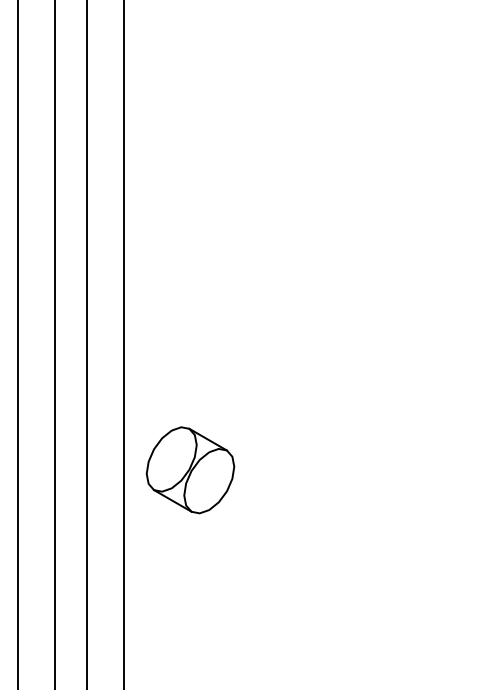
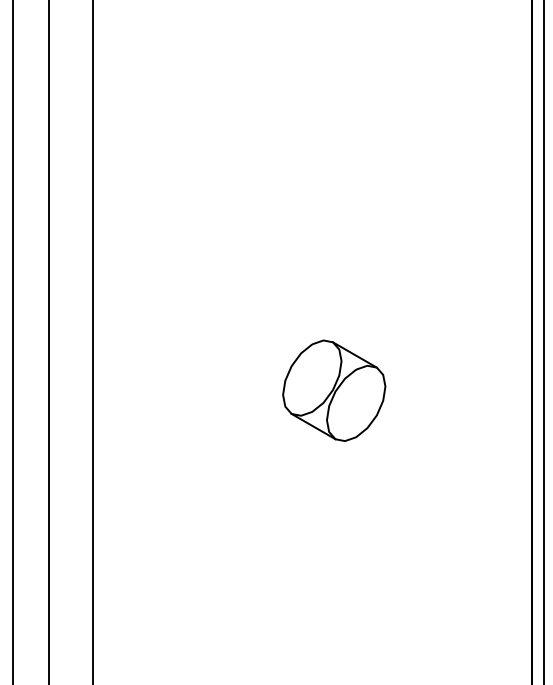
part: (190, 470) -> (334, 391), moved

